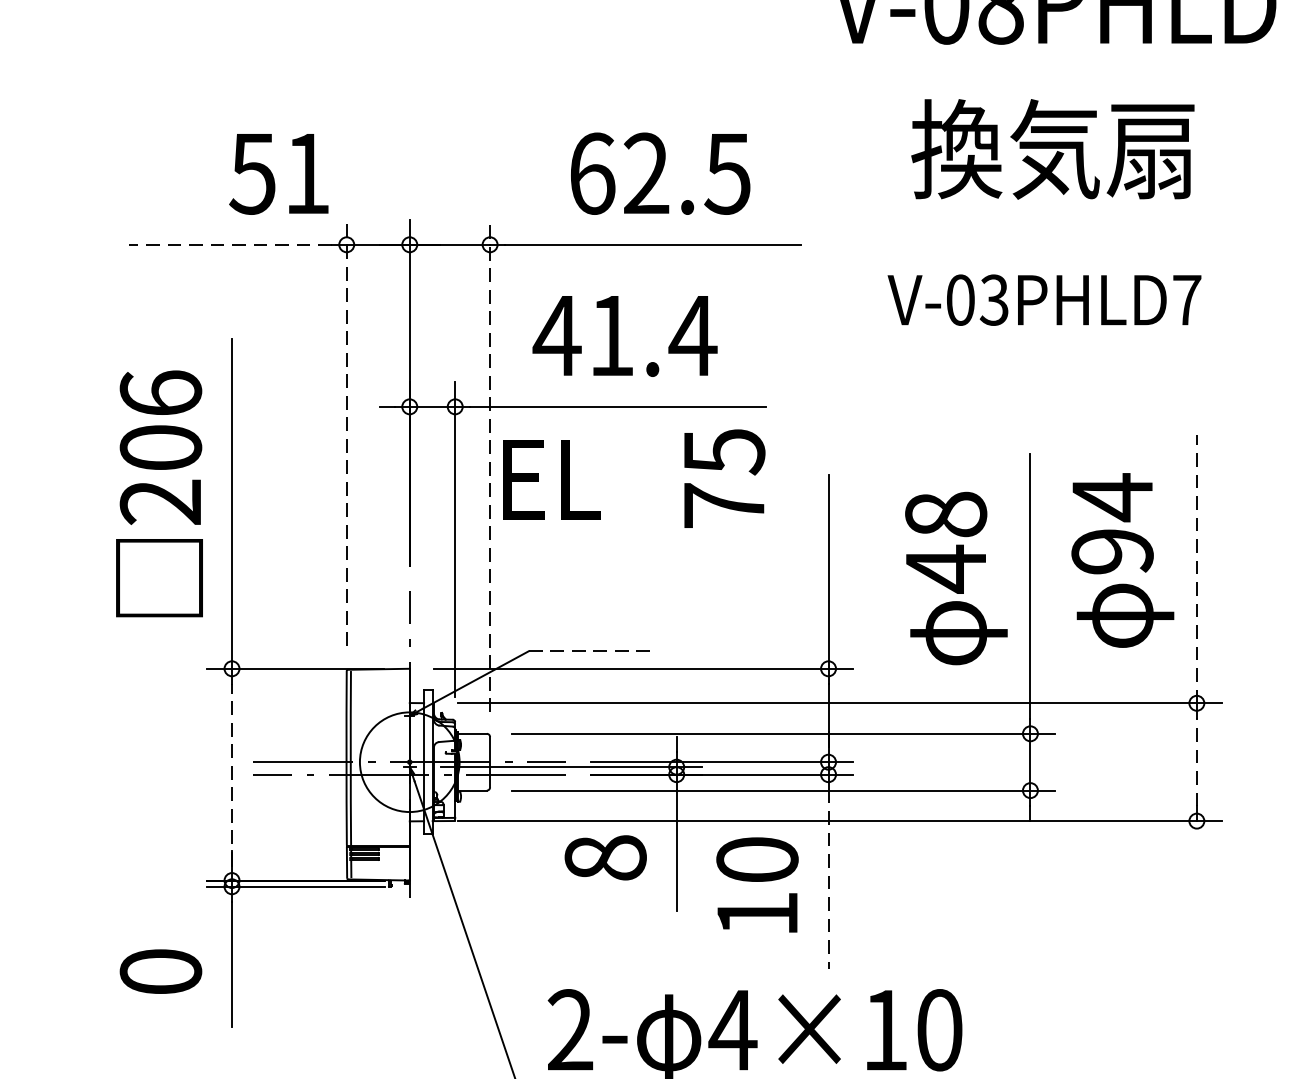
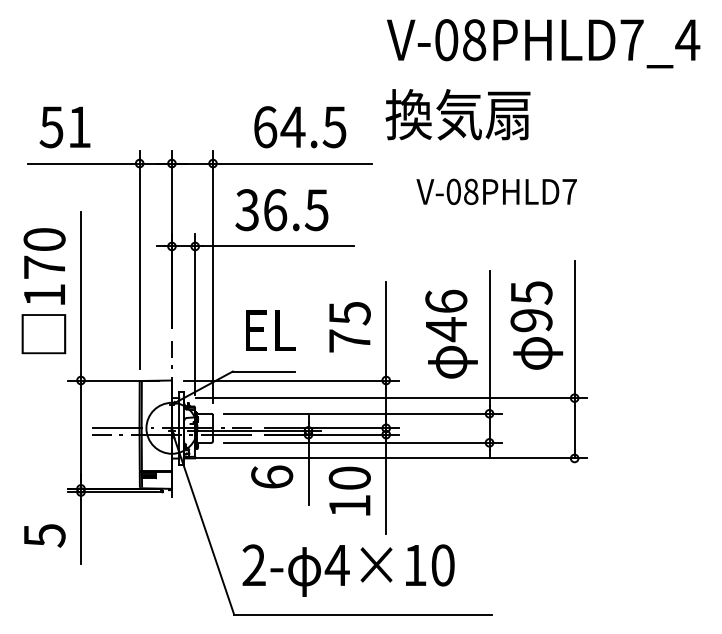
text: (1051, 148) -> (457, 114), moved
text: (645, 172) -> (292, 126), 62.5 -> 64.5
text: (277, 174) -> (64, 127), moved
line: (229, 244) -> (79, 163), dashed -> solid
text: (993, 299) -> (470, 191), V-03PHLD7 -> V-08PHLD7
text: (623, 336) -> (281, 210), 41.4 -> 36.5
line: (346, 432) -> (139, 259), dashed -> solid
text: (160, 445) -> (44, 266), 206 -> 170
line: (490, 465) -> (213, 276), dashed -> solid
text: (551, 479) -> (270, 330), moved
text: (723, 479) -> (349, 327), moved
text: (1112, 496) -> (531, 292), 94 -> 95
text: (946, 514) -> (446, 301), 48 -> 46
line: (1196, 569) -> (574, 329), dashed -> solid
line: (588, 651) -> (263, 371), dashed -> solid
line: (1196, 760) -> (574, 427), dashed -> solid
line: (231, 774) -> (80, 434), dashed -> solid
text: (606, 856) -> (272, 476), 8 -> 6
line: (829, 879) -> (386, 488), dashed -> solid
text: (160, 971) -> (44, 535), 0 -> 5

